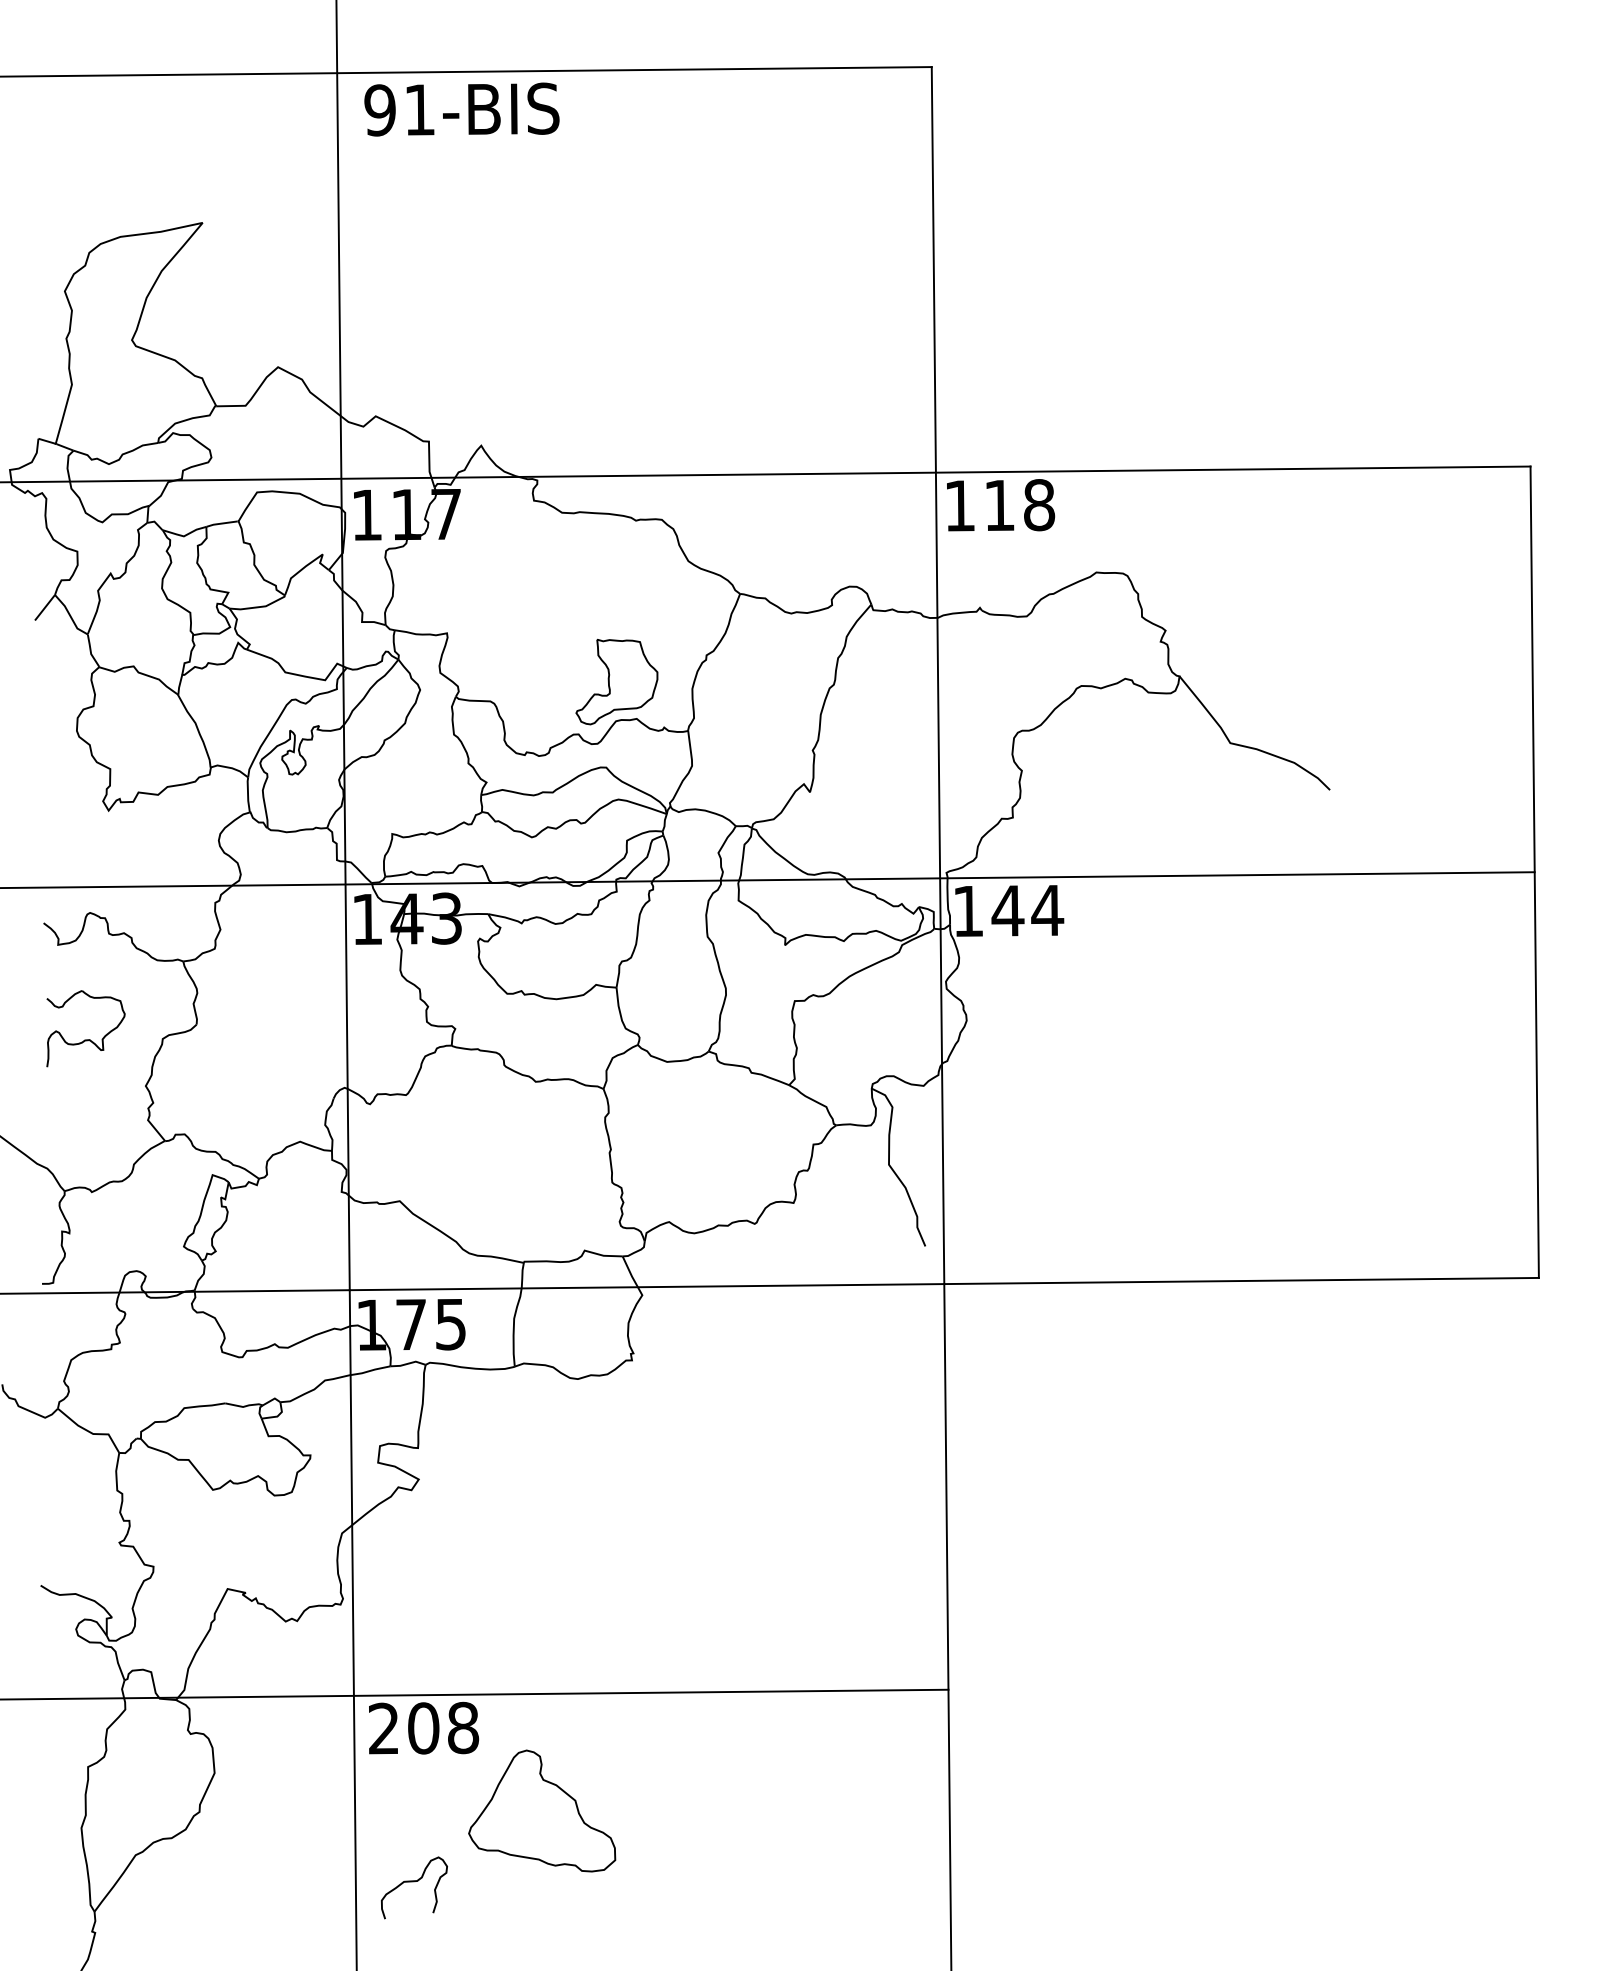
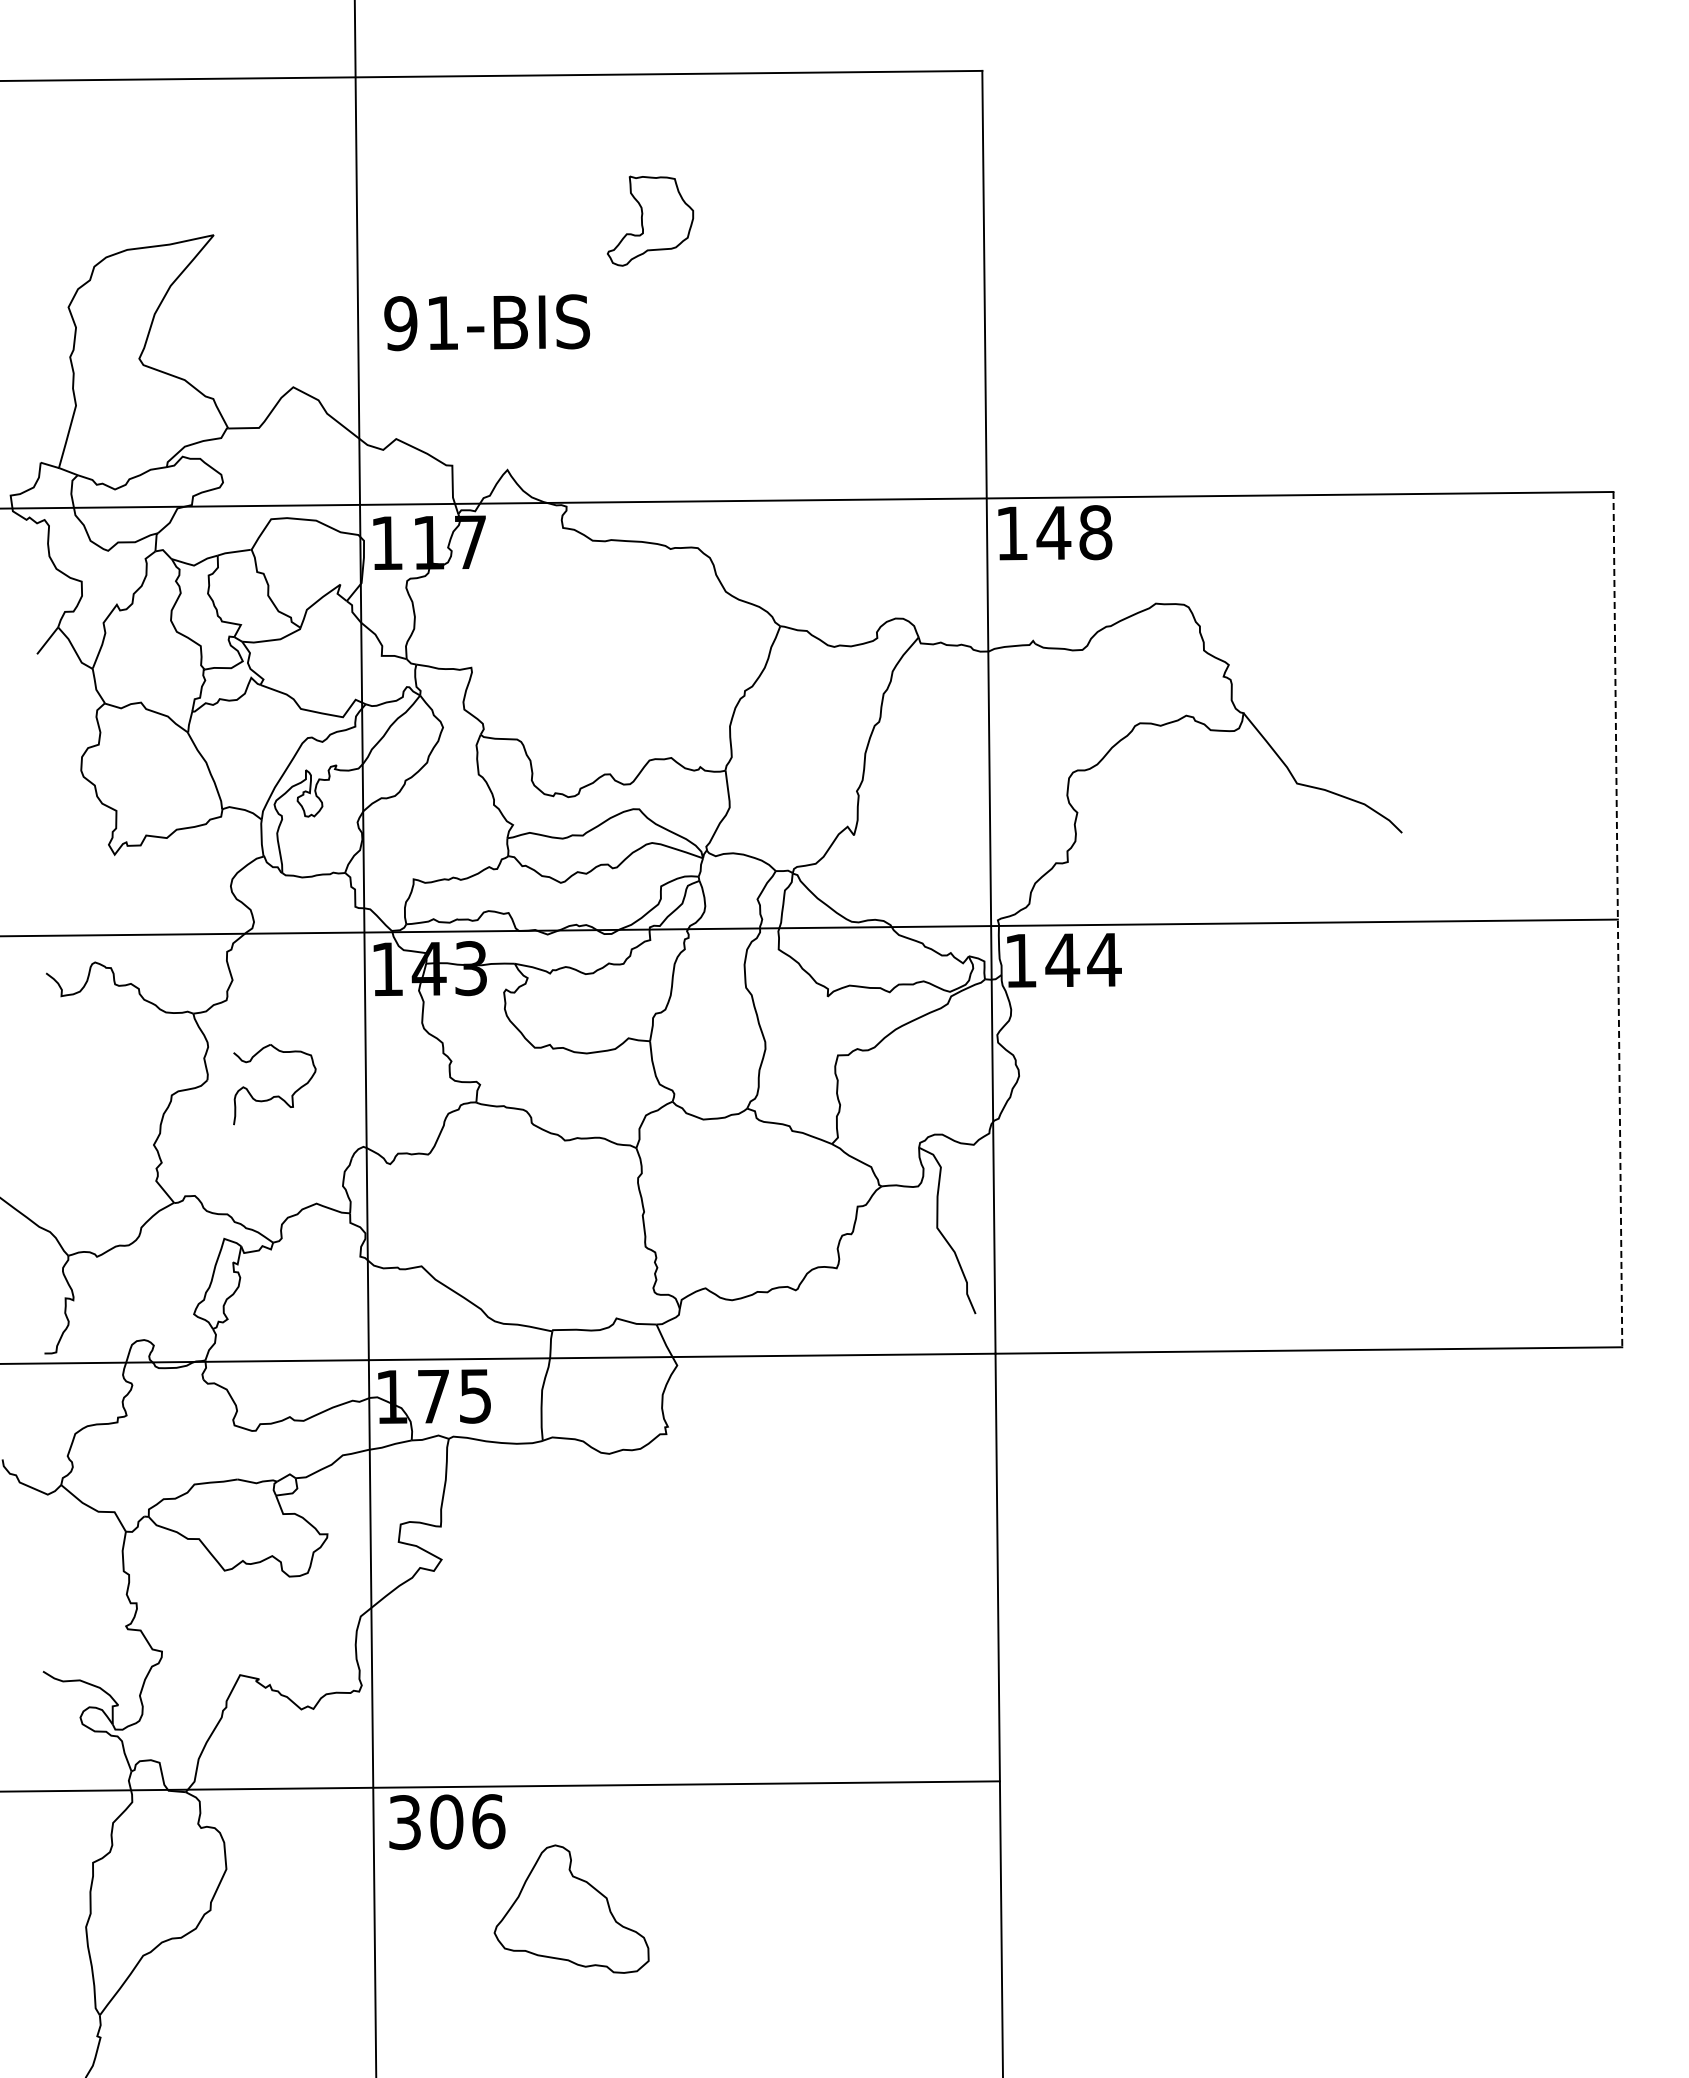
text: (461, 109) -> (486, 322), moved
text: (999, 504) -> (1053, 532), 118 -> 148
part: (616, 681) -> (650, 220), moved
line: (1534, 872) -> (1617, 919), solid -> dashed
part: (86, 1039) -> (275, 1095), moved
text: (424, 1728) -> (447, 1822), 208 -> 306
curve: (413, 1882) -> (436, 1984), removed

